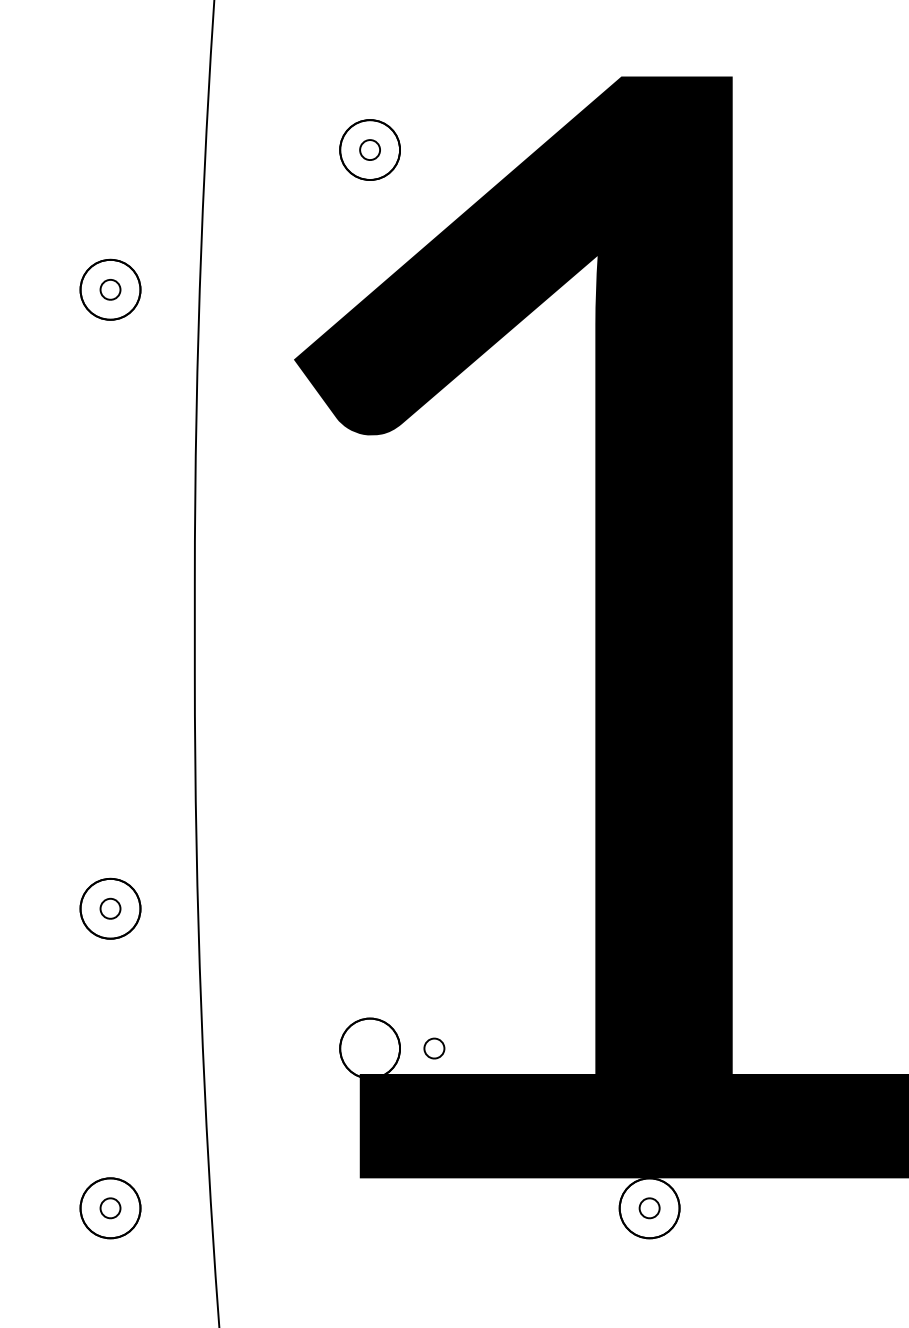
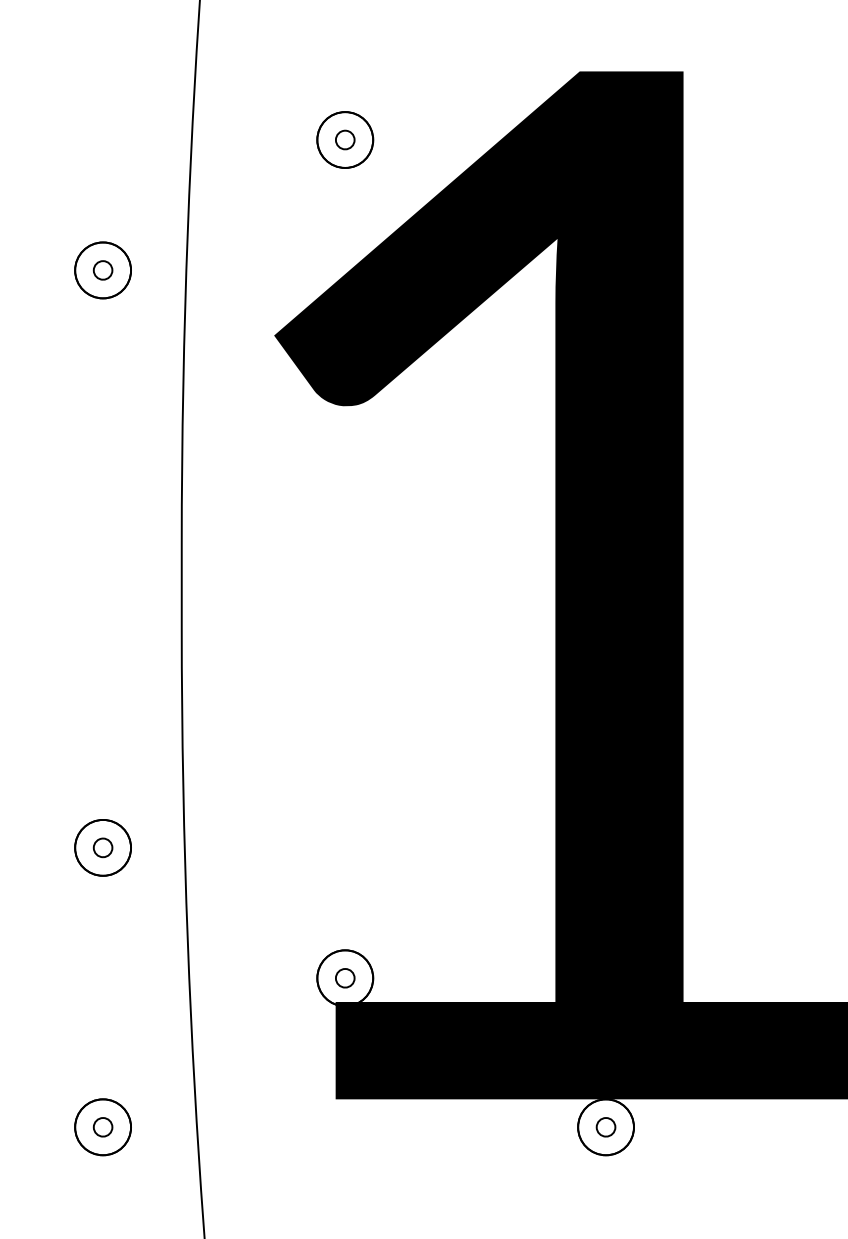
part: (434, 1048) -> (345, 978), moved

